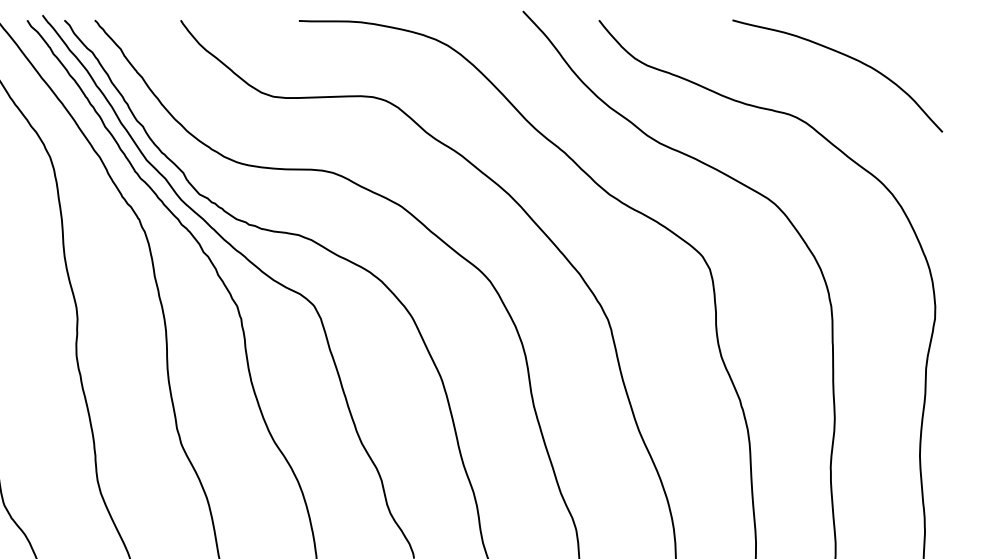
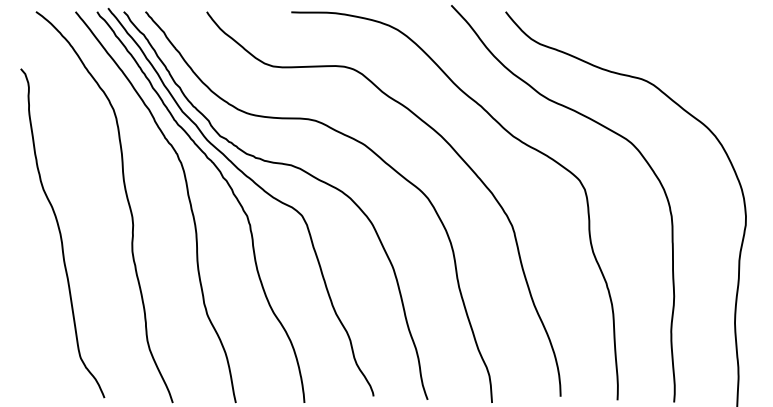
curve: (843, 56) -> (680, 37), removed

